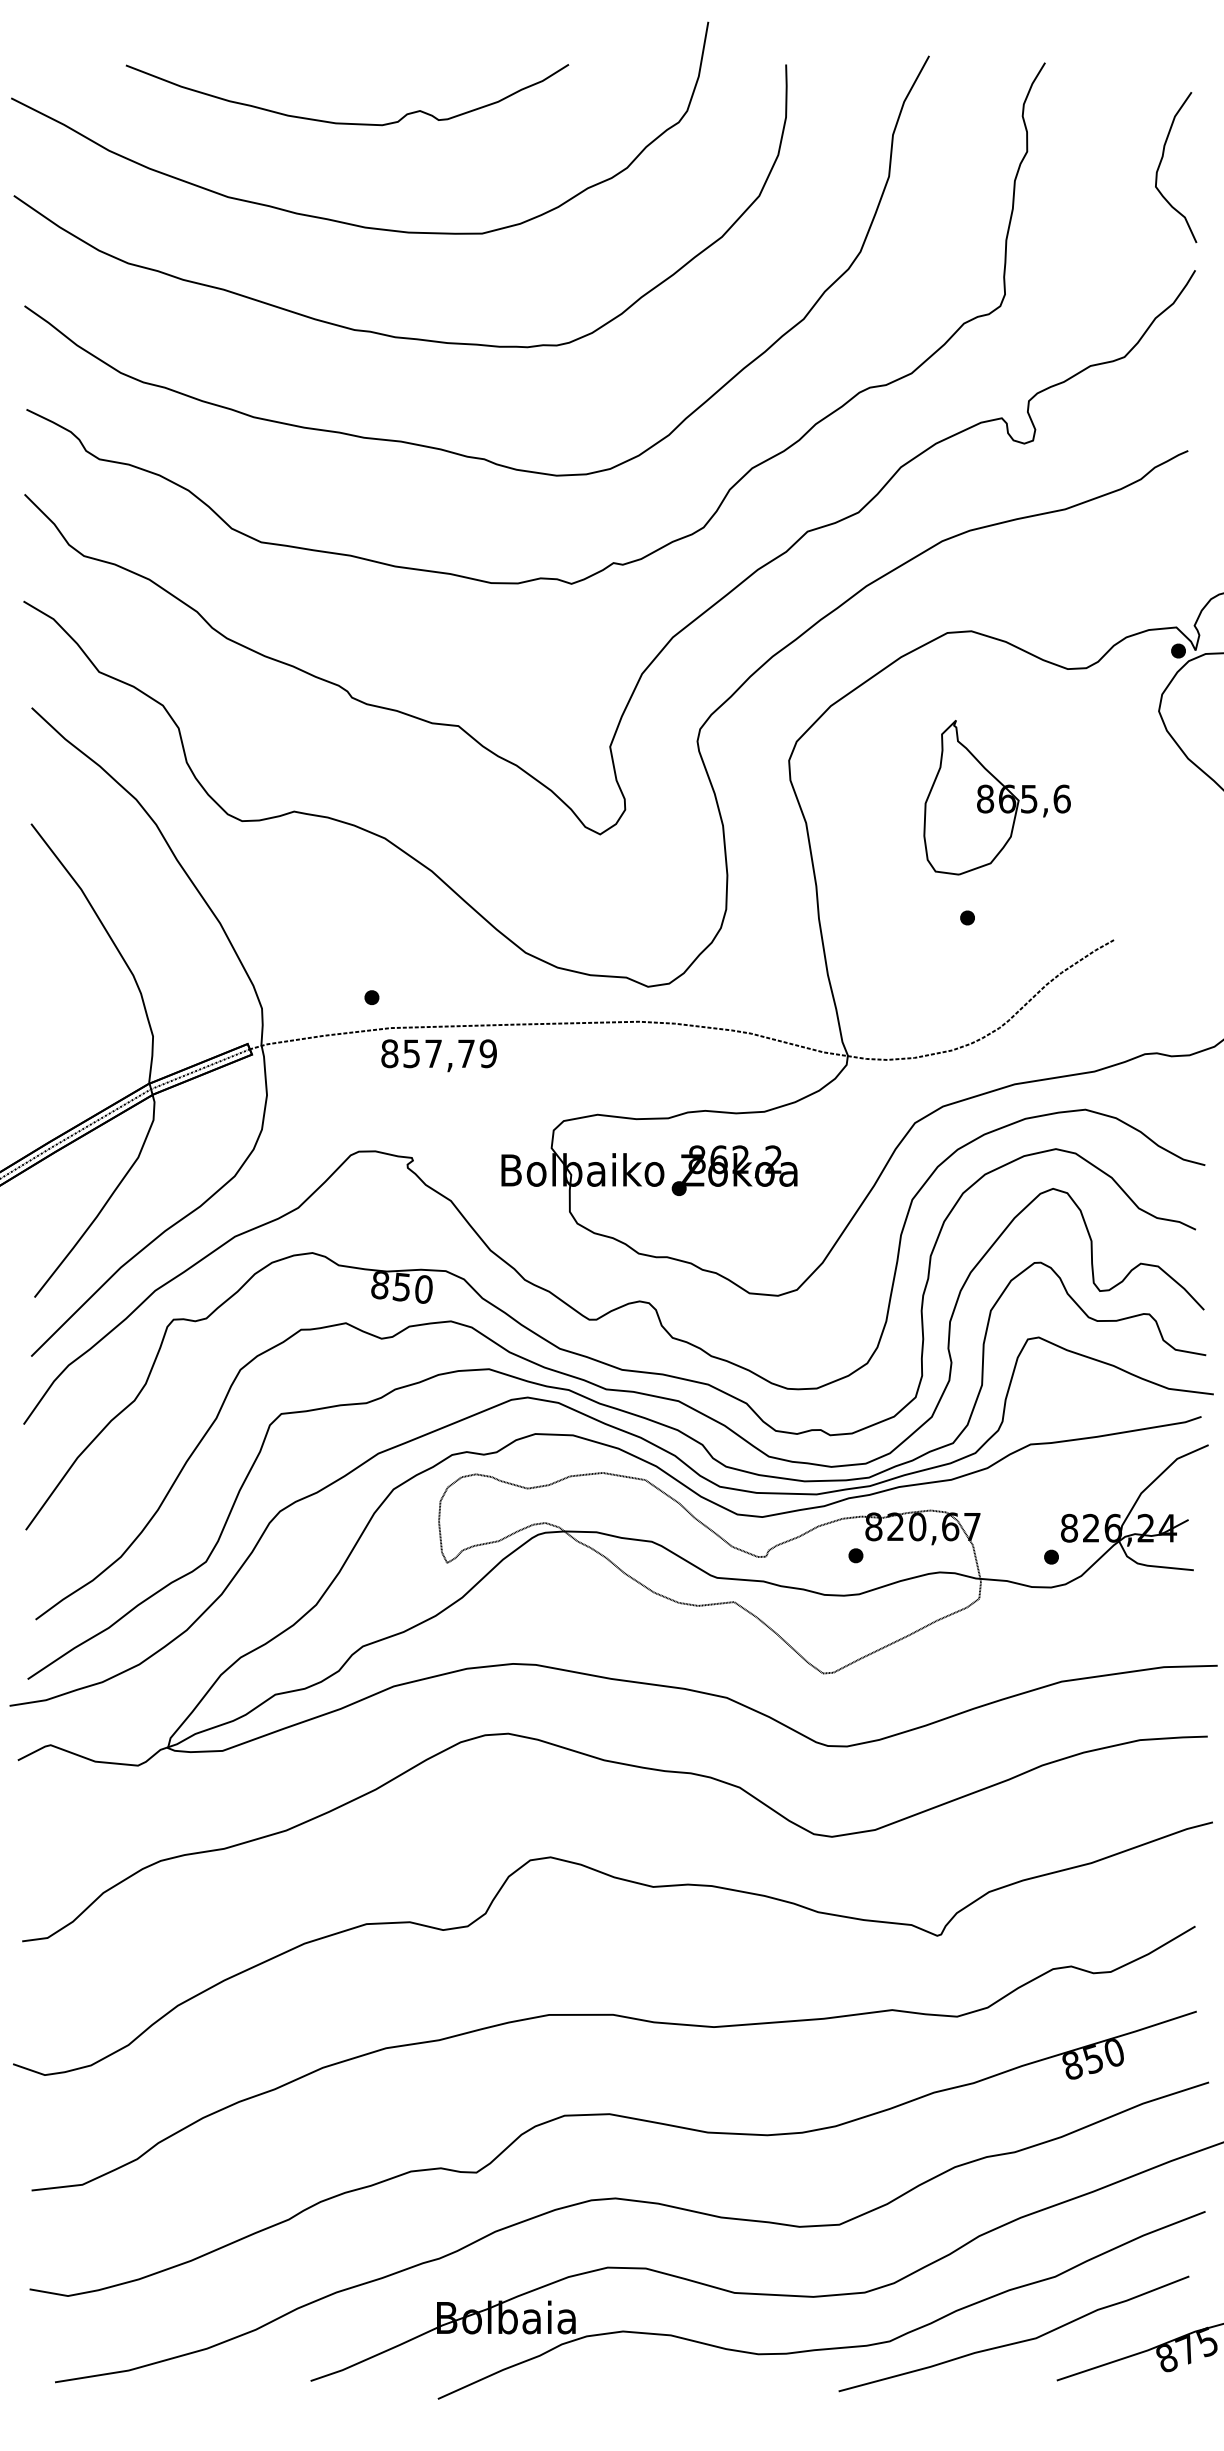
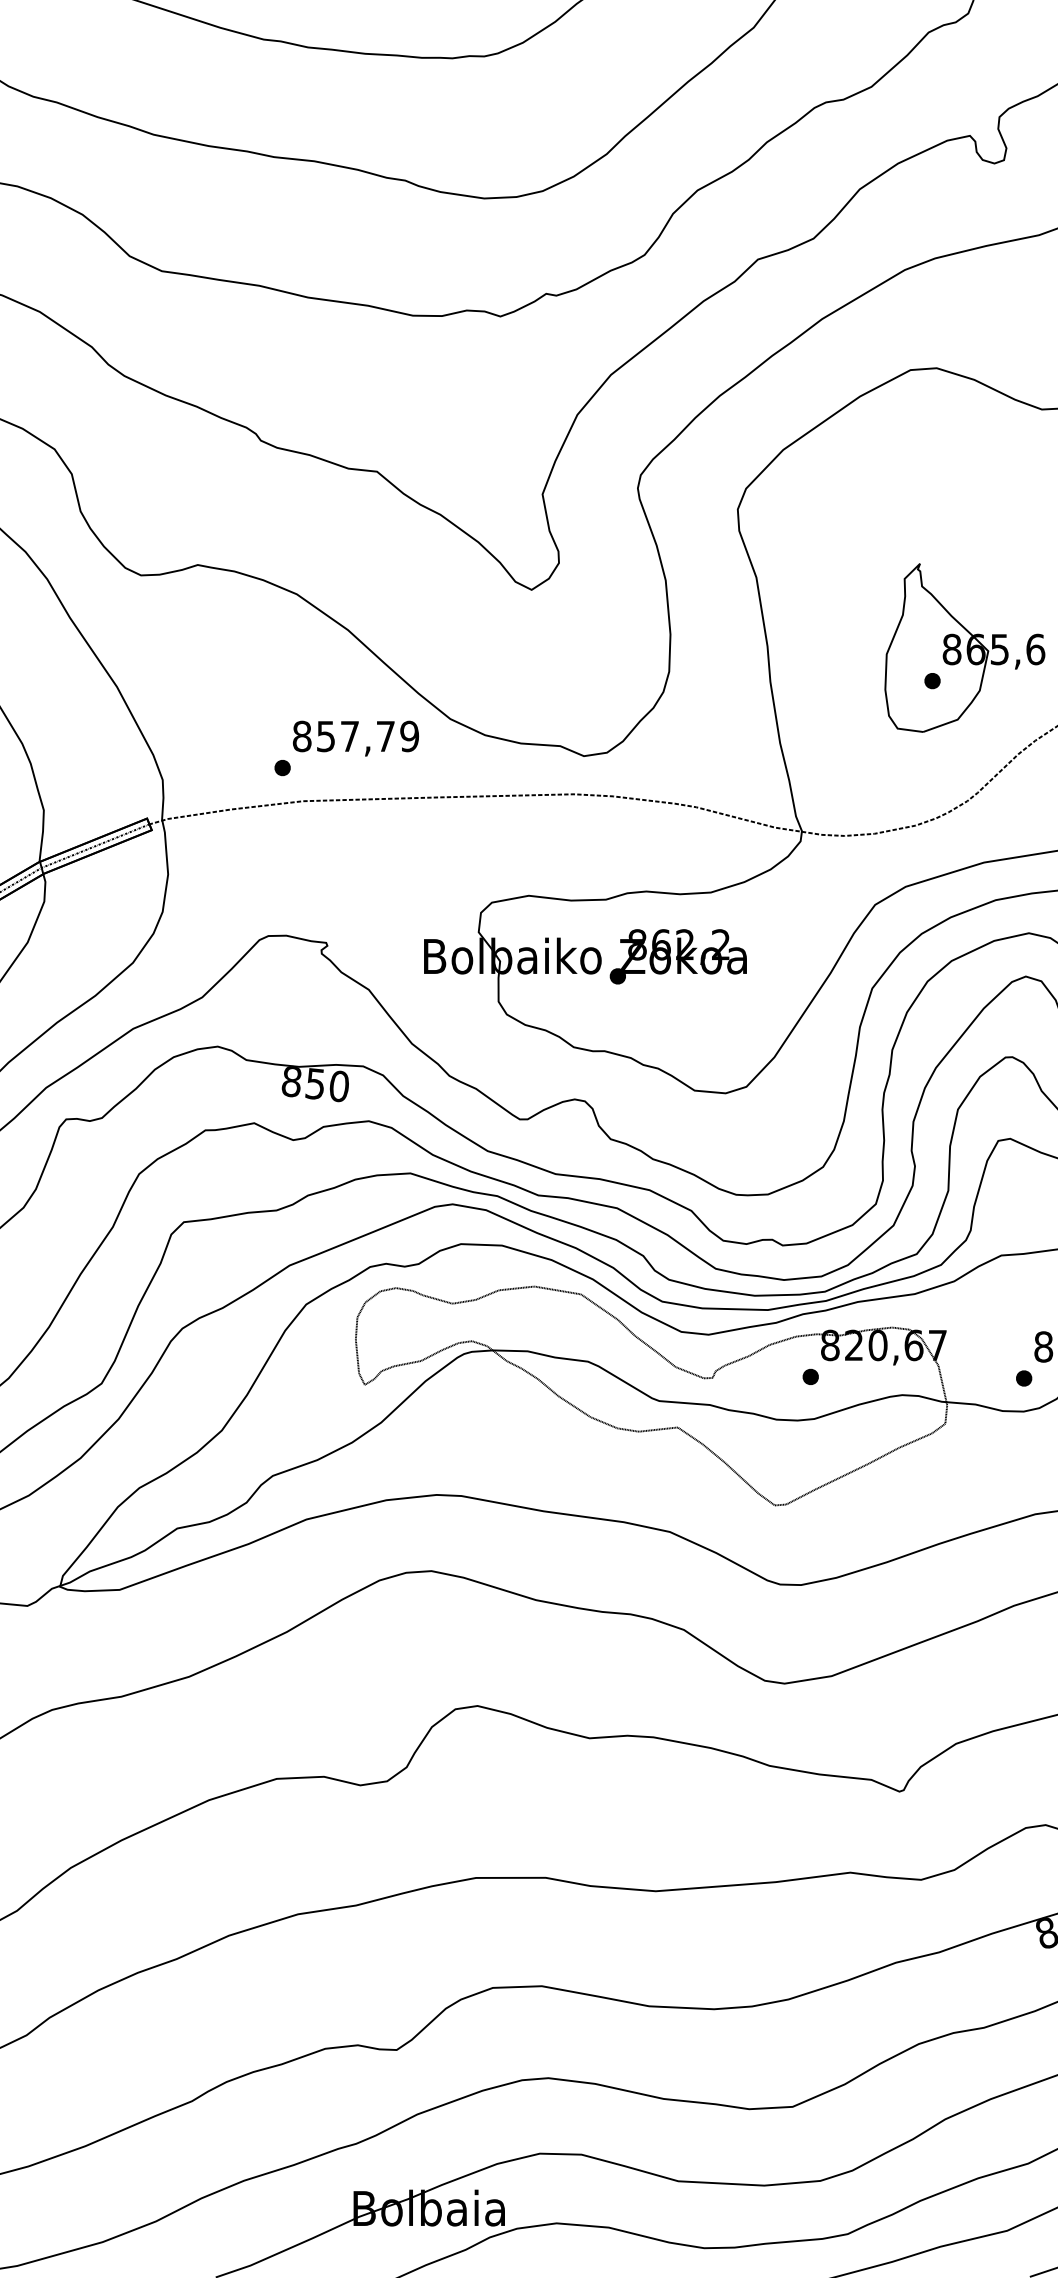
part: (996, 797) -> (964, 647), moved
text: (438, 1055) -> (355, 738), moved

